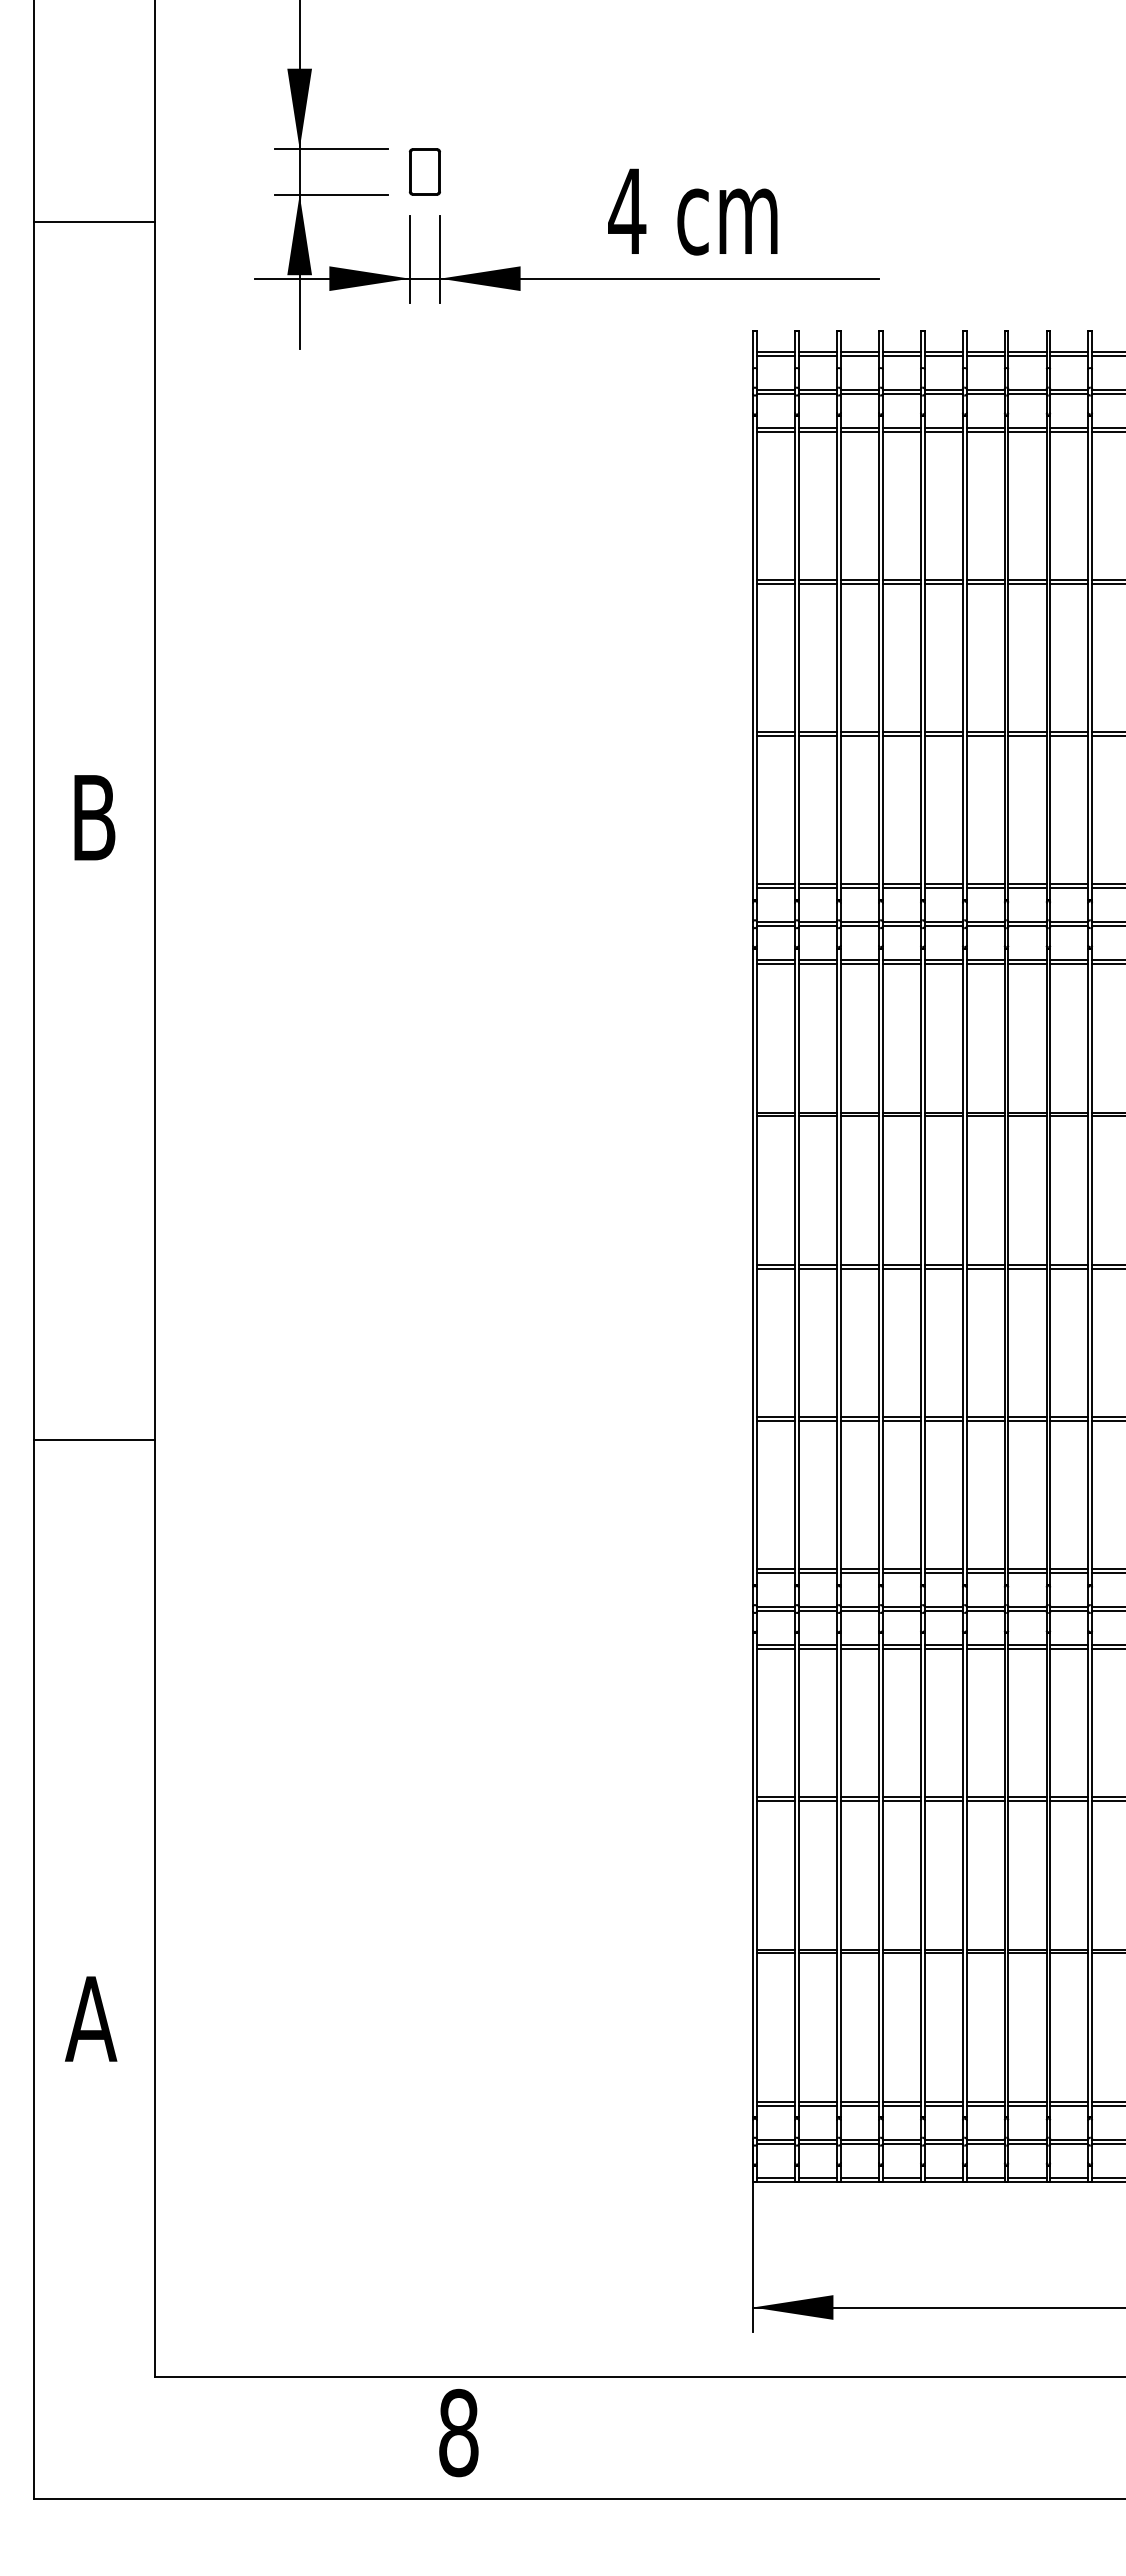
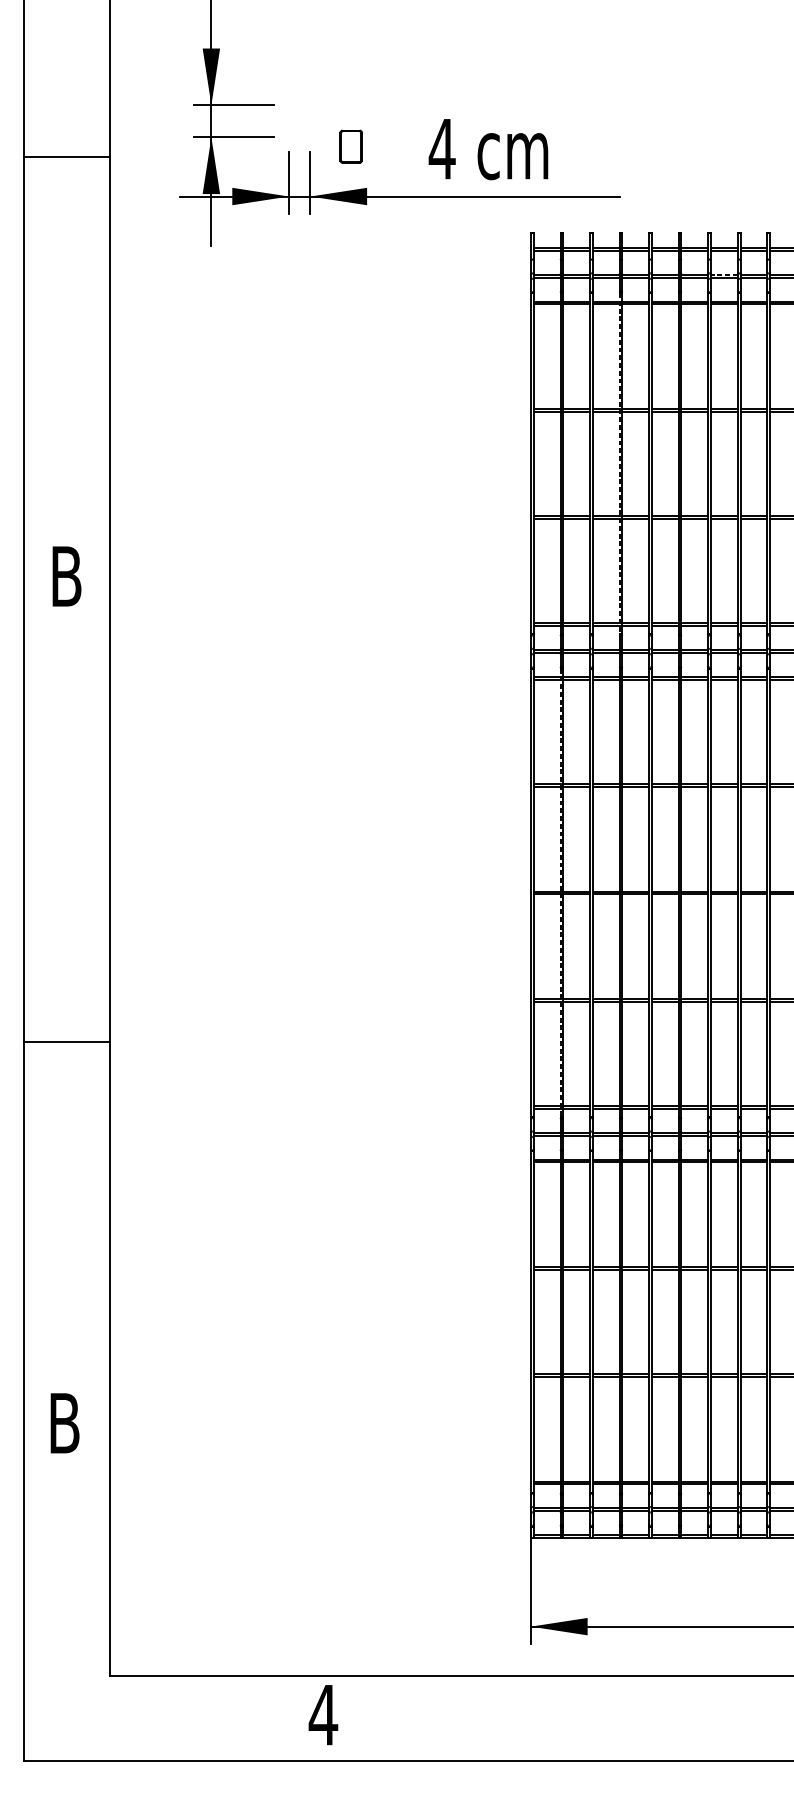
part: (424, 171) -> (350, 146), moved
line: (1027, 389) -> (724, 274), solid -> dashed
line: (878, 658) -> (619, 464), solid -> dashed
line: (794, 1267) -> (560, 893), solid -> dashed
line: (94, 1439) -> (66, 1042), moved
text: (91, 2018) -> (64, 1422), A -> B
text: (458, 2432) -> (323, 1714), 8 -> 4

